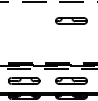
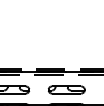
part: (71, 20) -> (66, 19), removed

